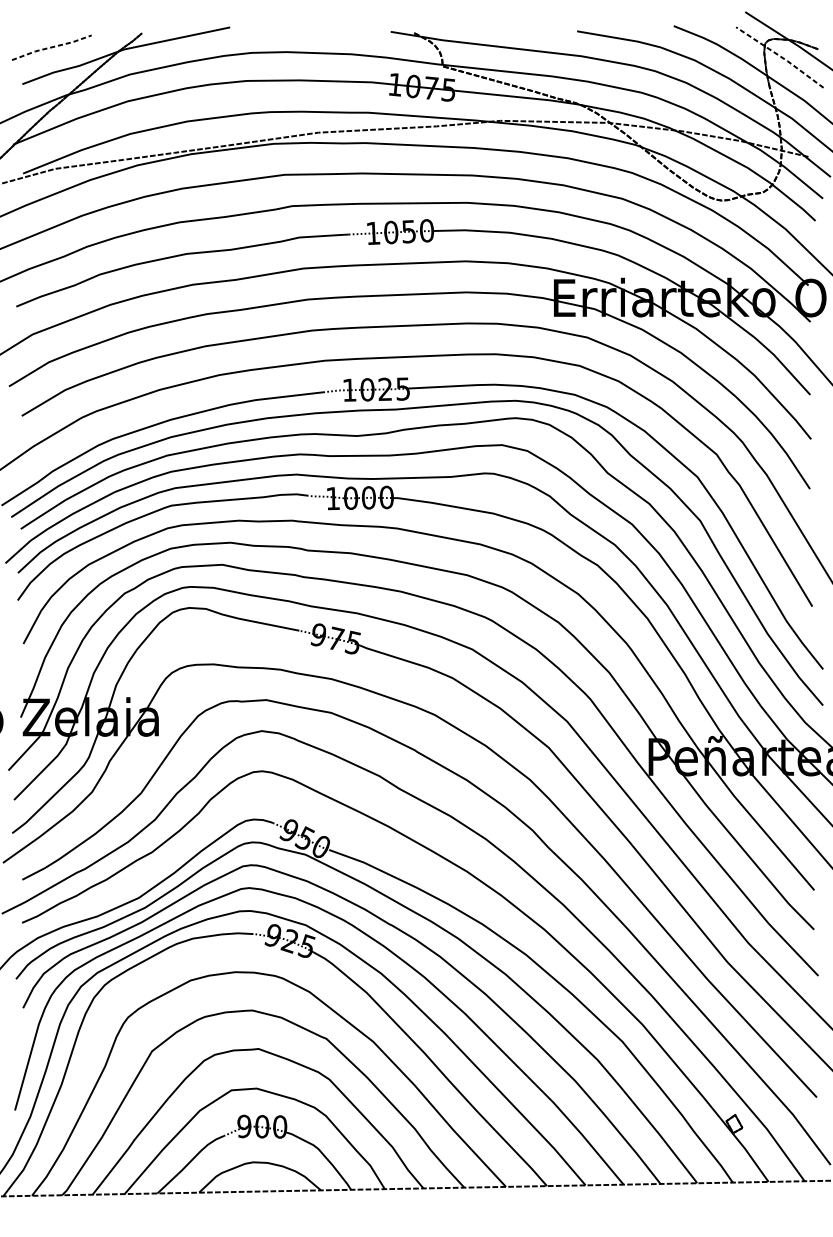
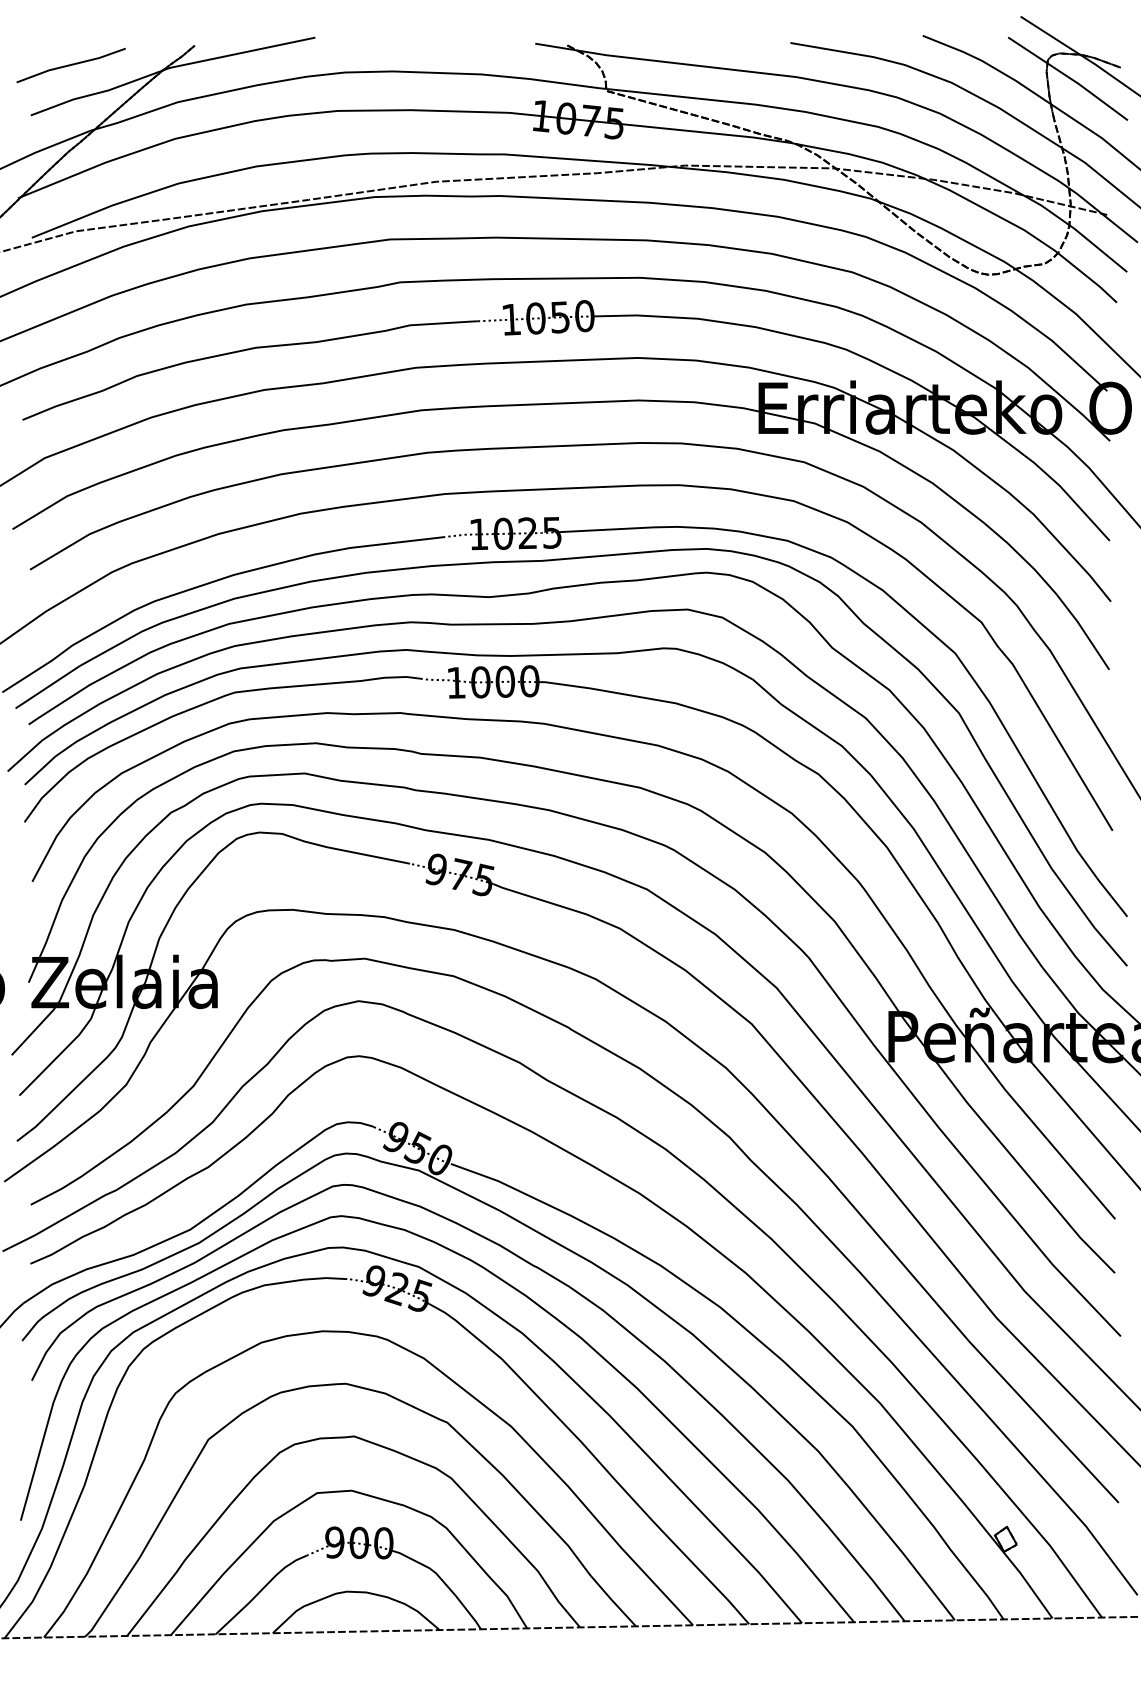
line: (52, 47) -> (71, 64), dashed -> solid
line: (780, 57) -> (1069, 78), dashed -> solid

